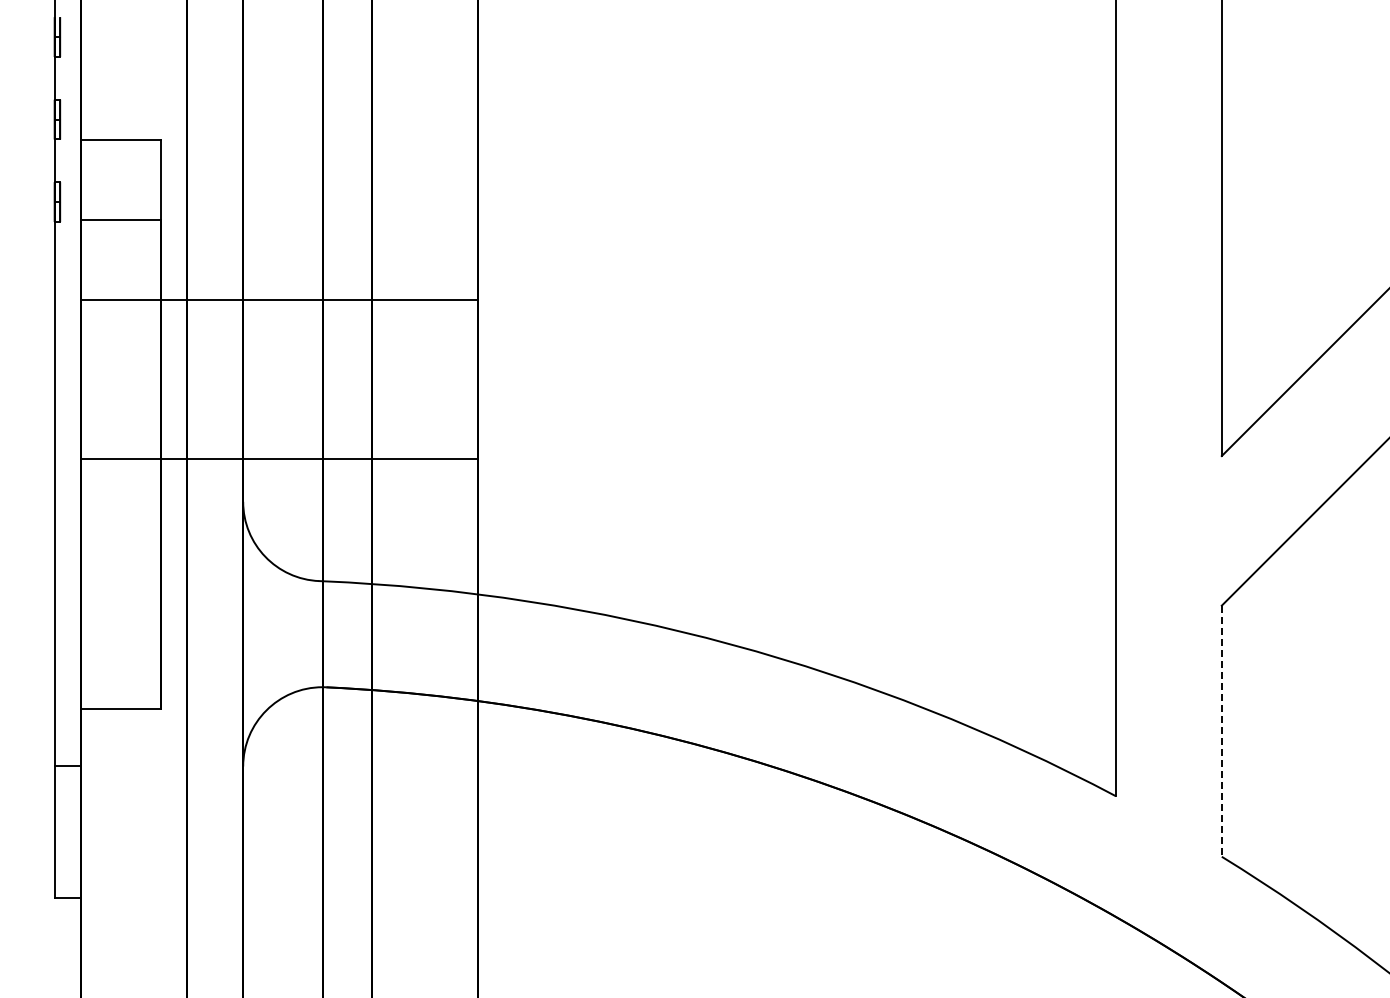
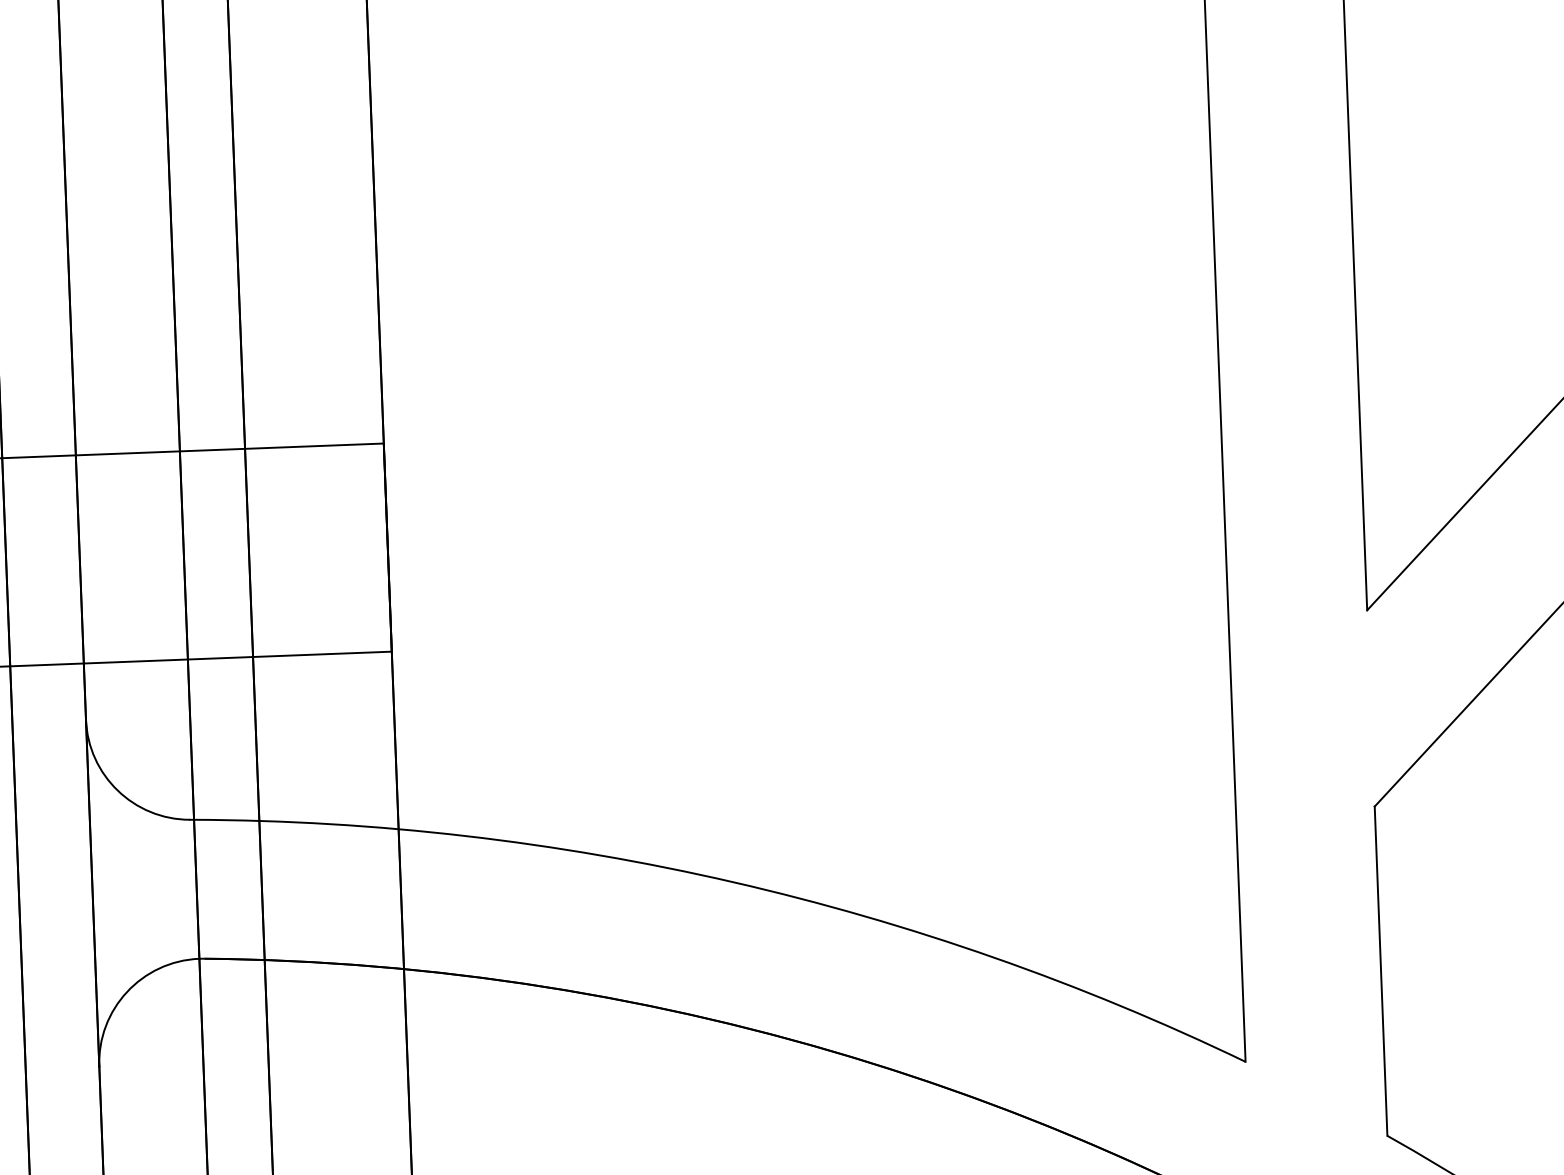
line: (1221, 731) -> (1380, 971), dashed -> solid

